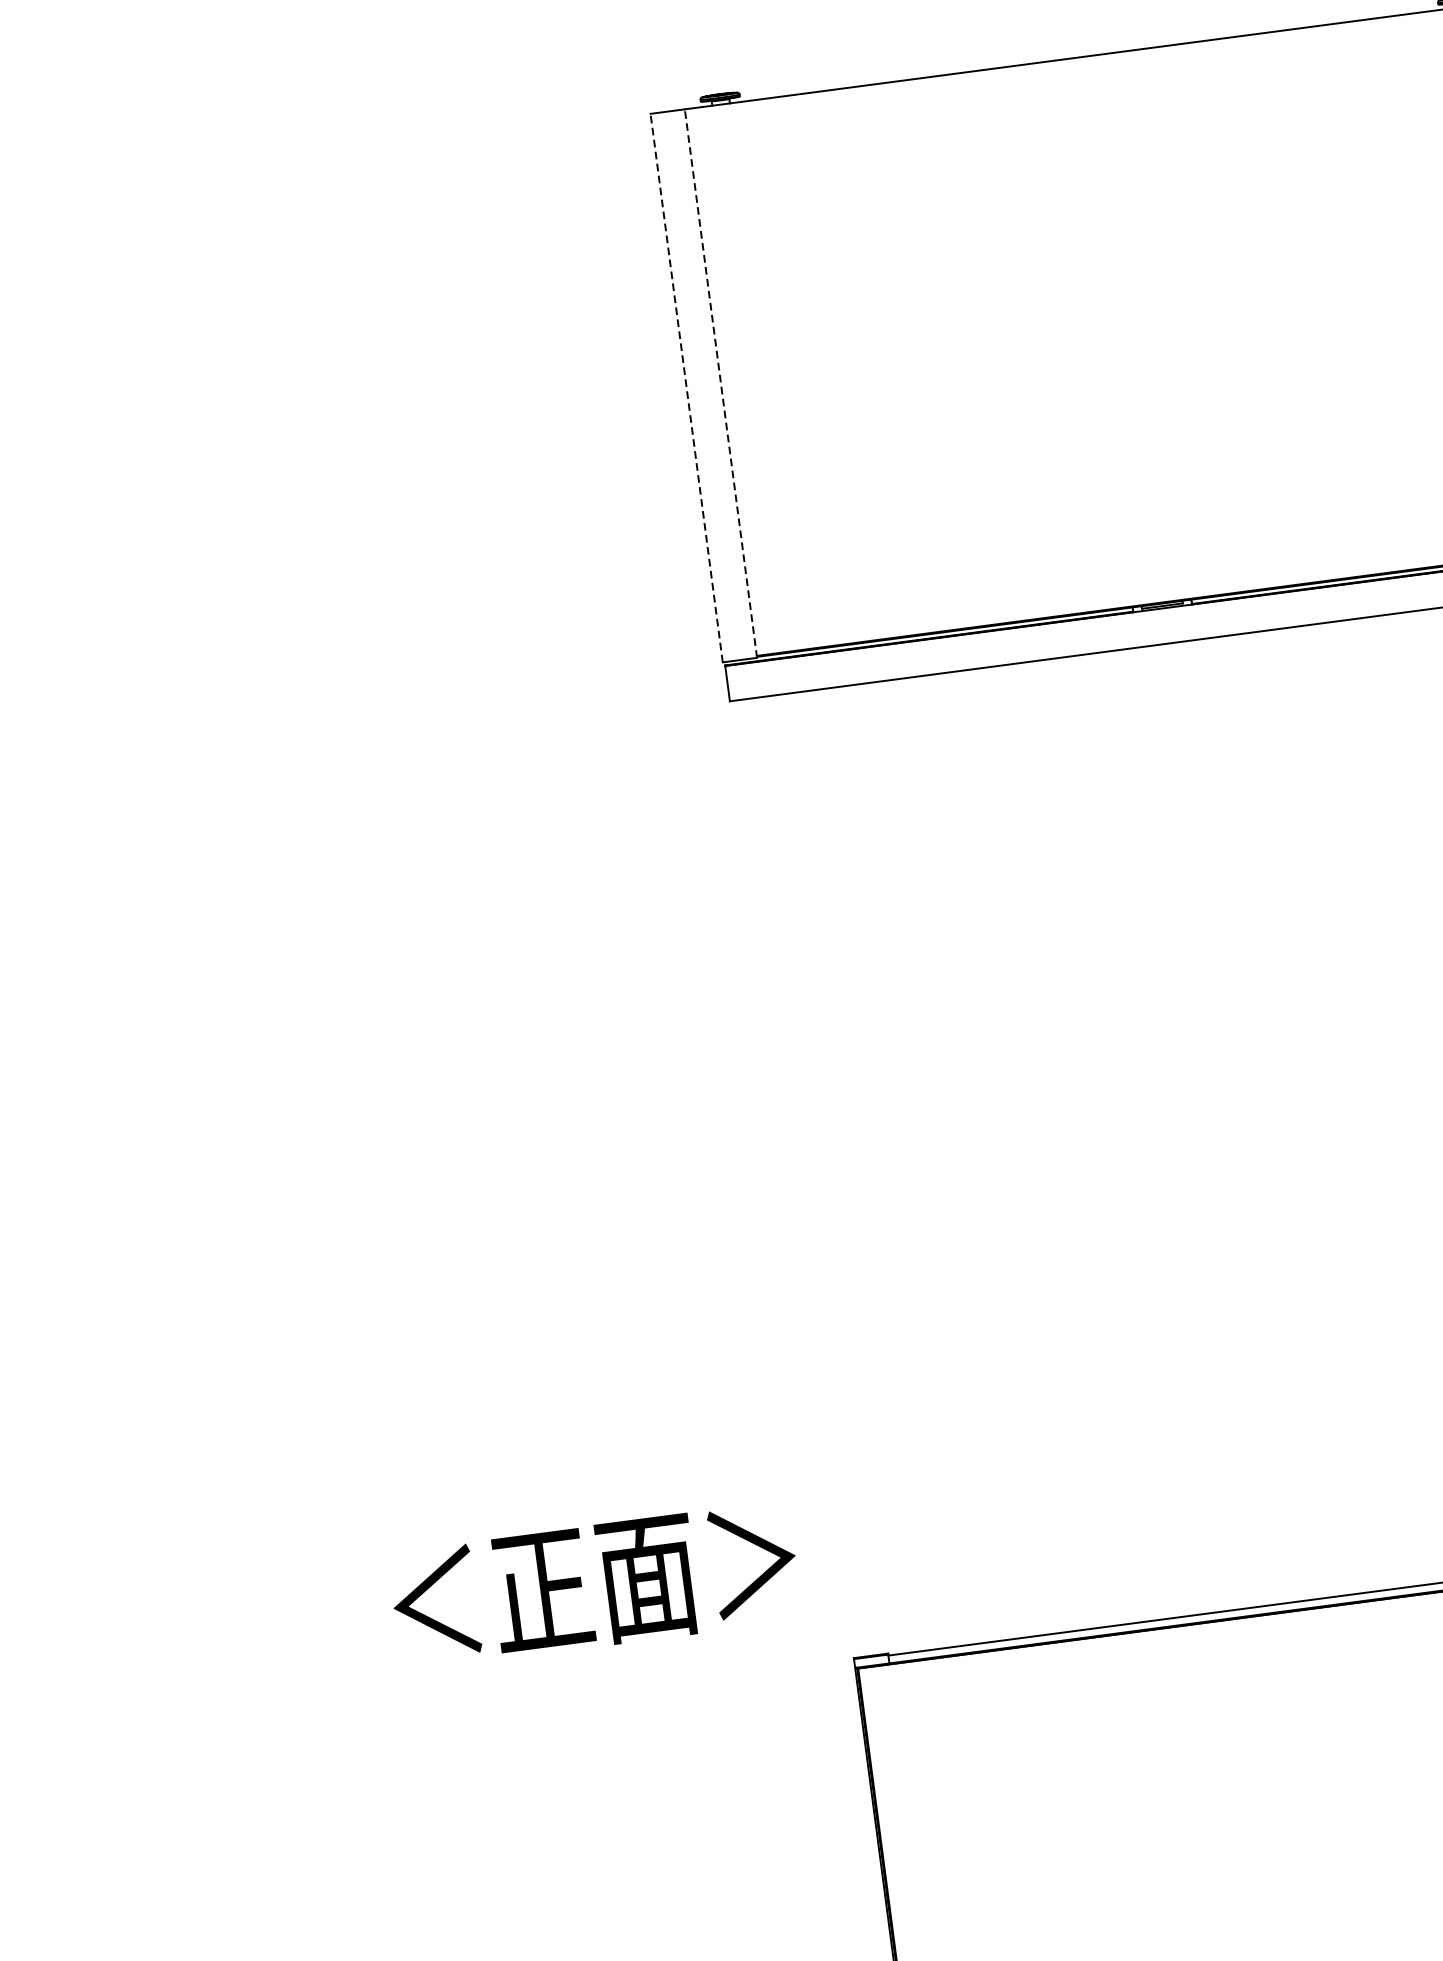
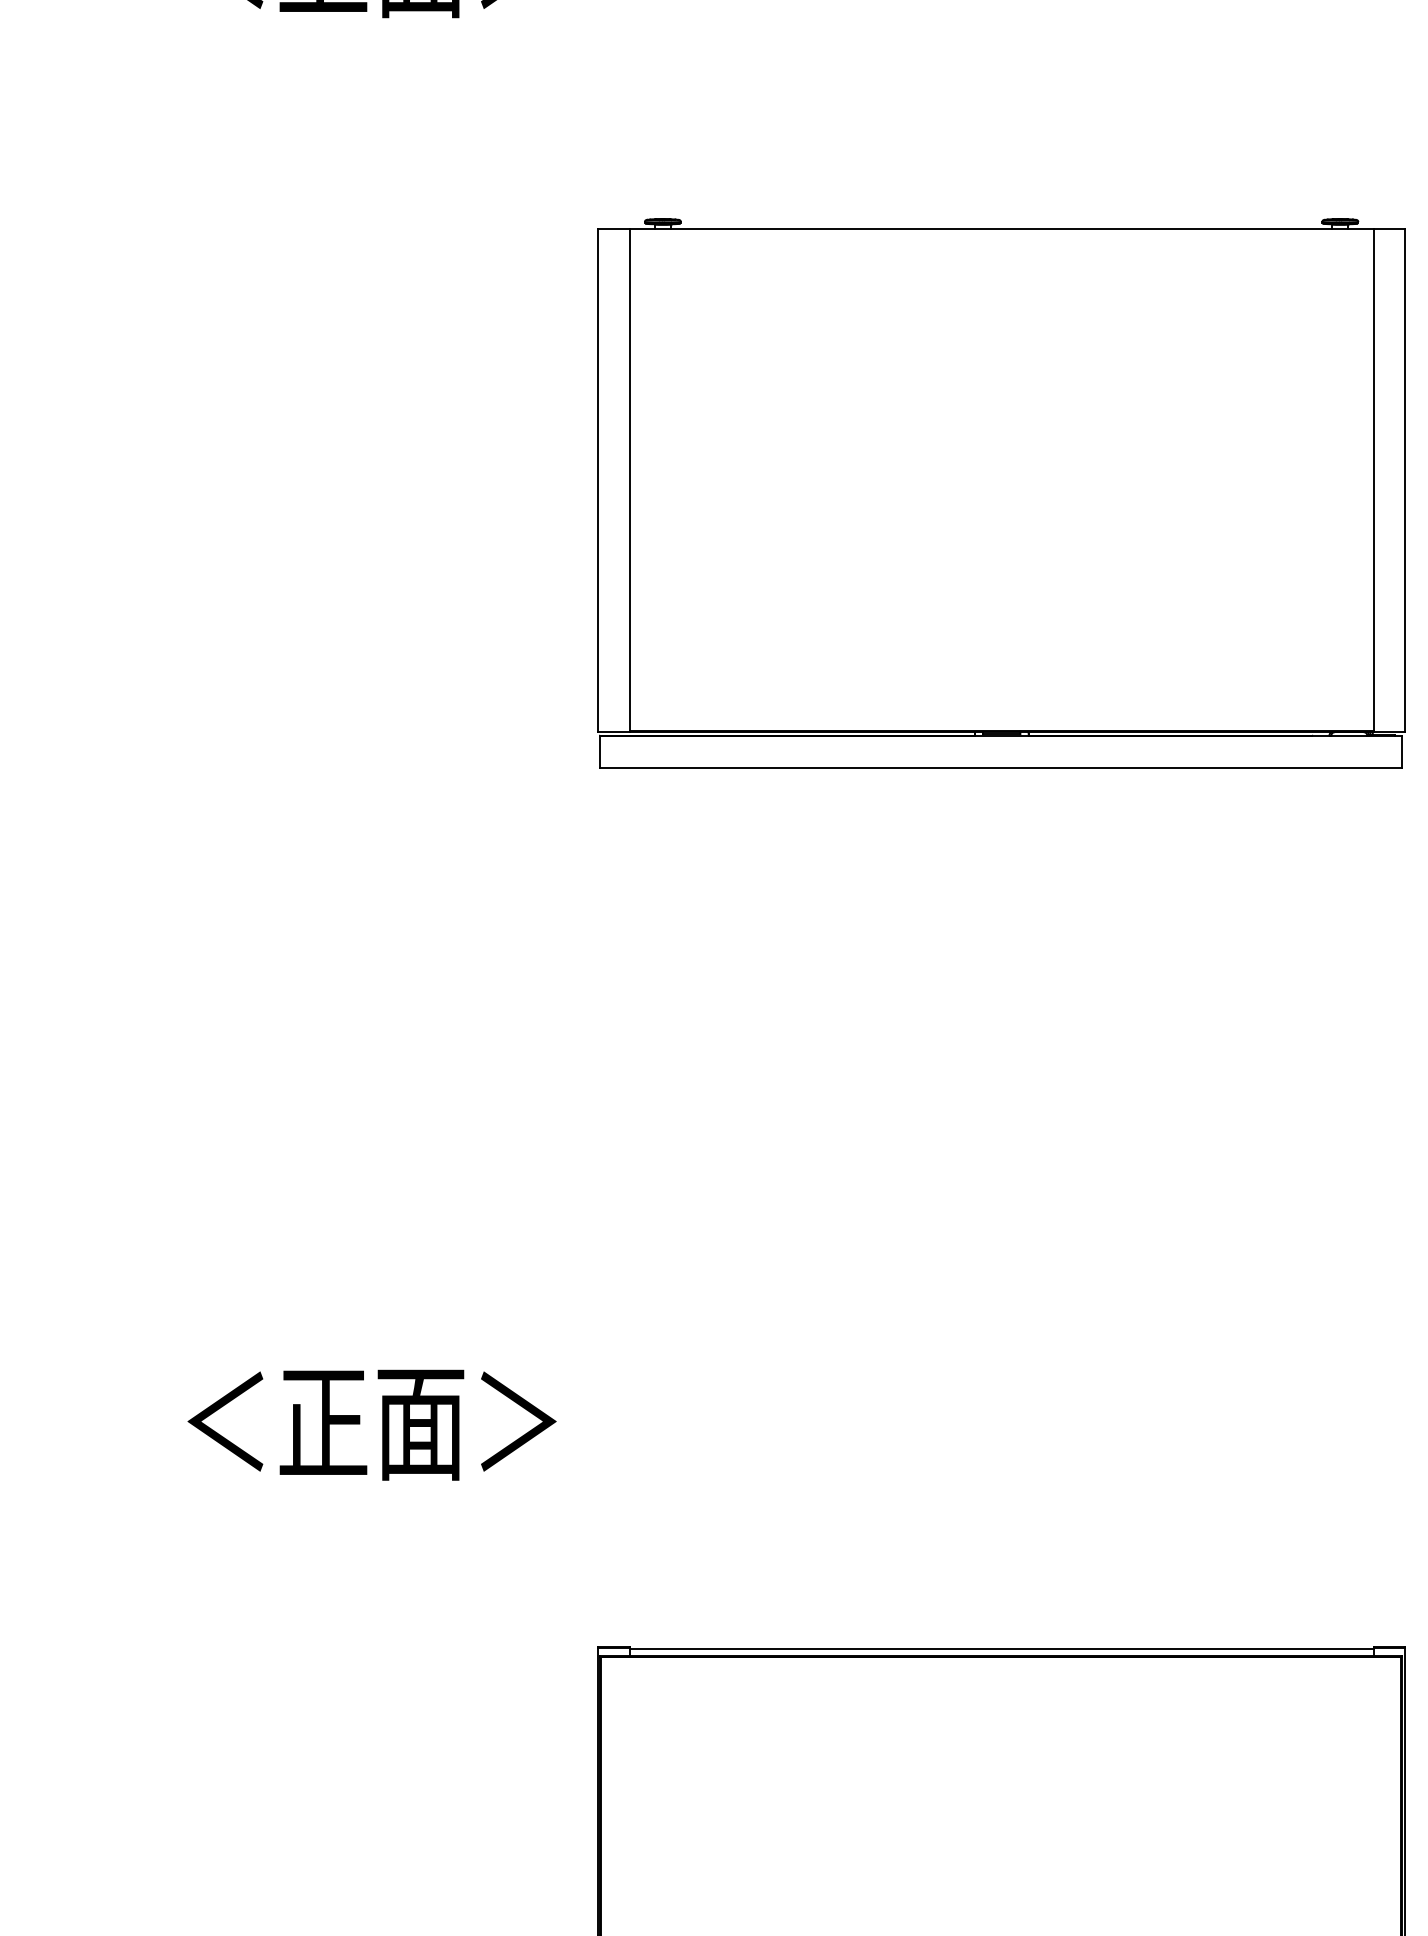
line: (720, 383) -> (629, 480), dashed -> solid
line: (687, 387) -> (598, 480), dashed -> solid
text: (594, 1585) -> (371, 1424), moved

